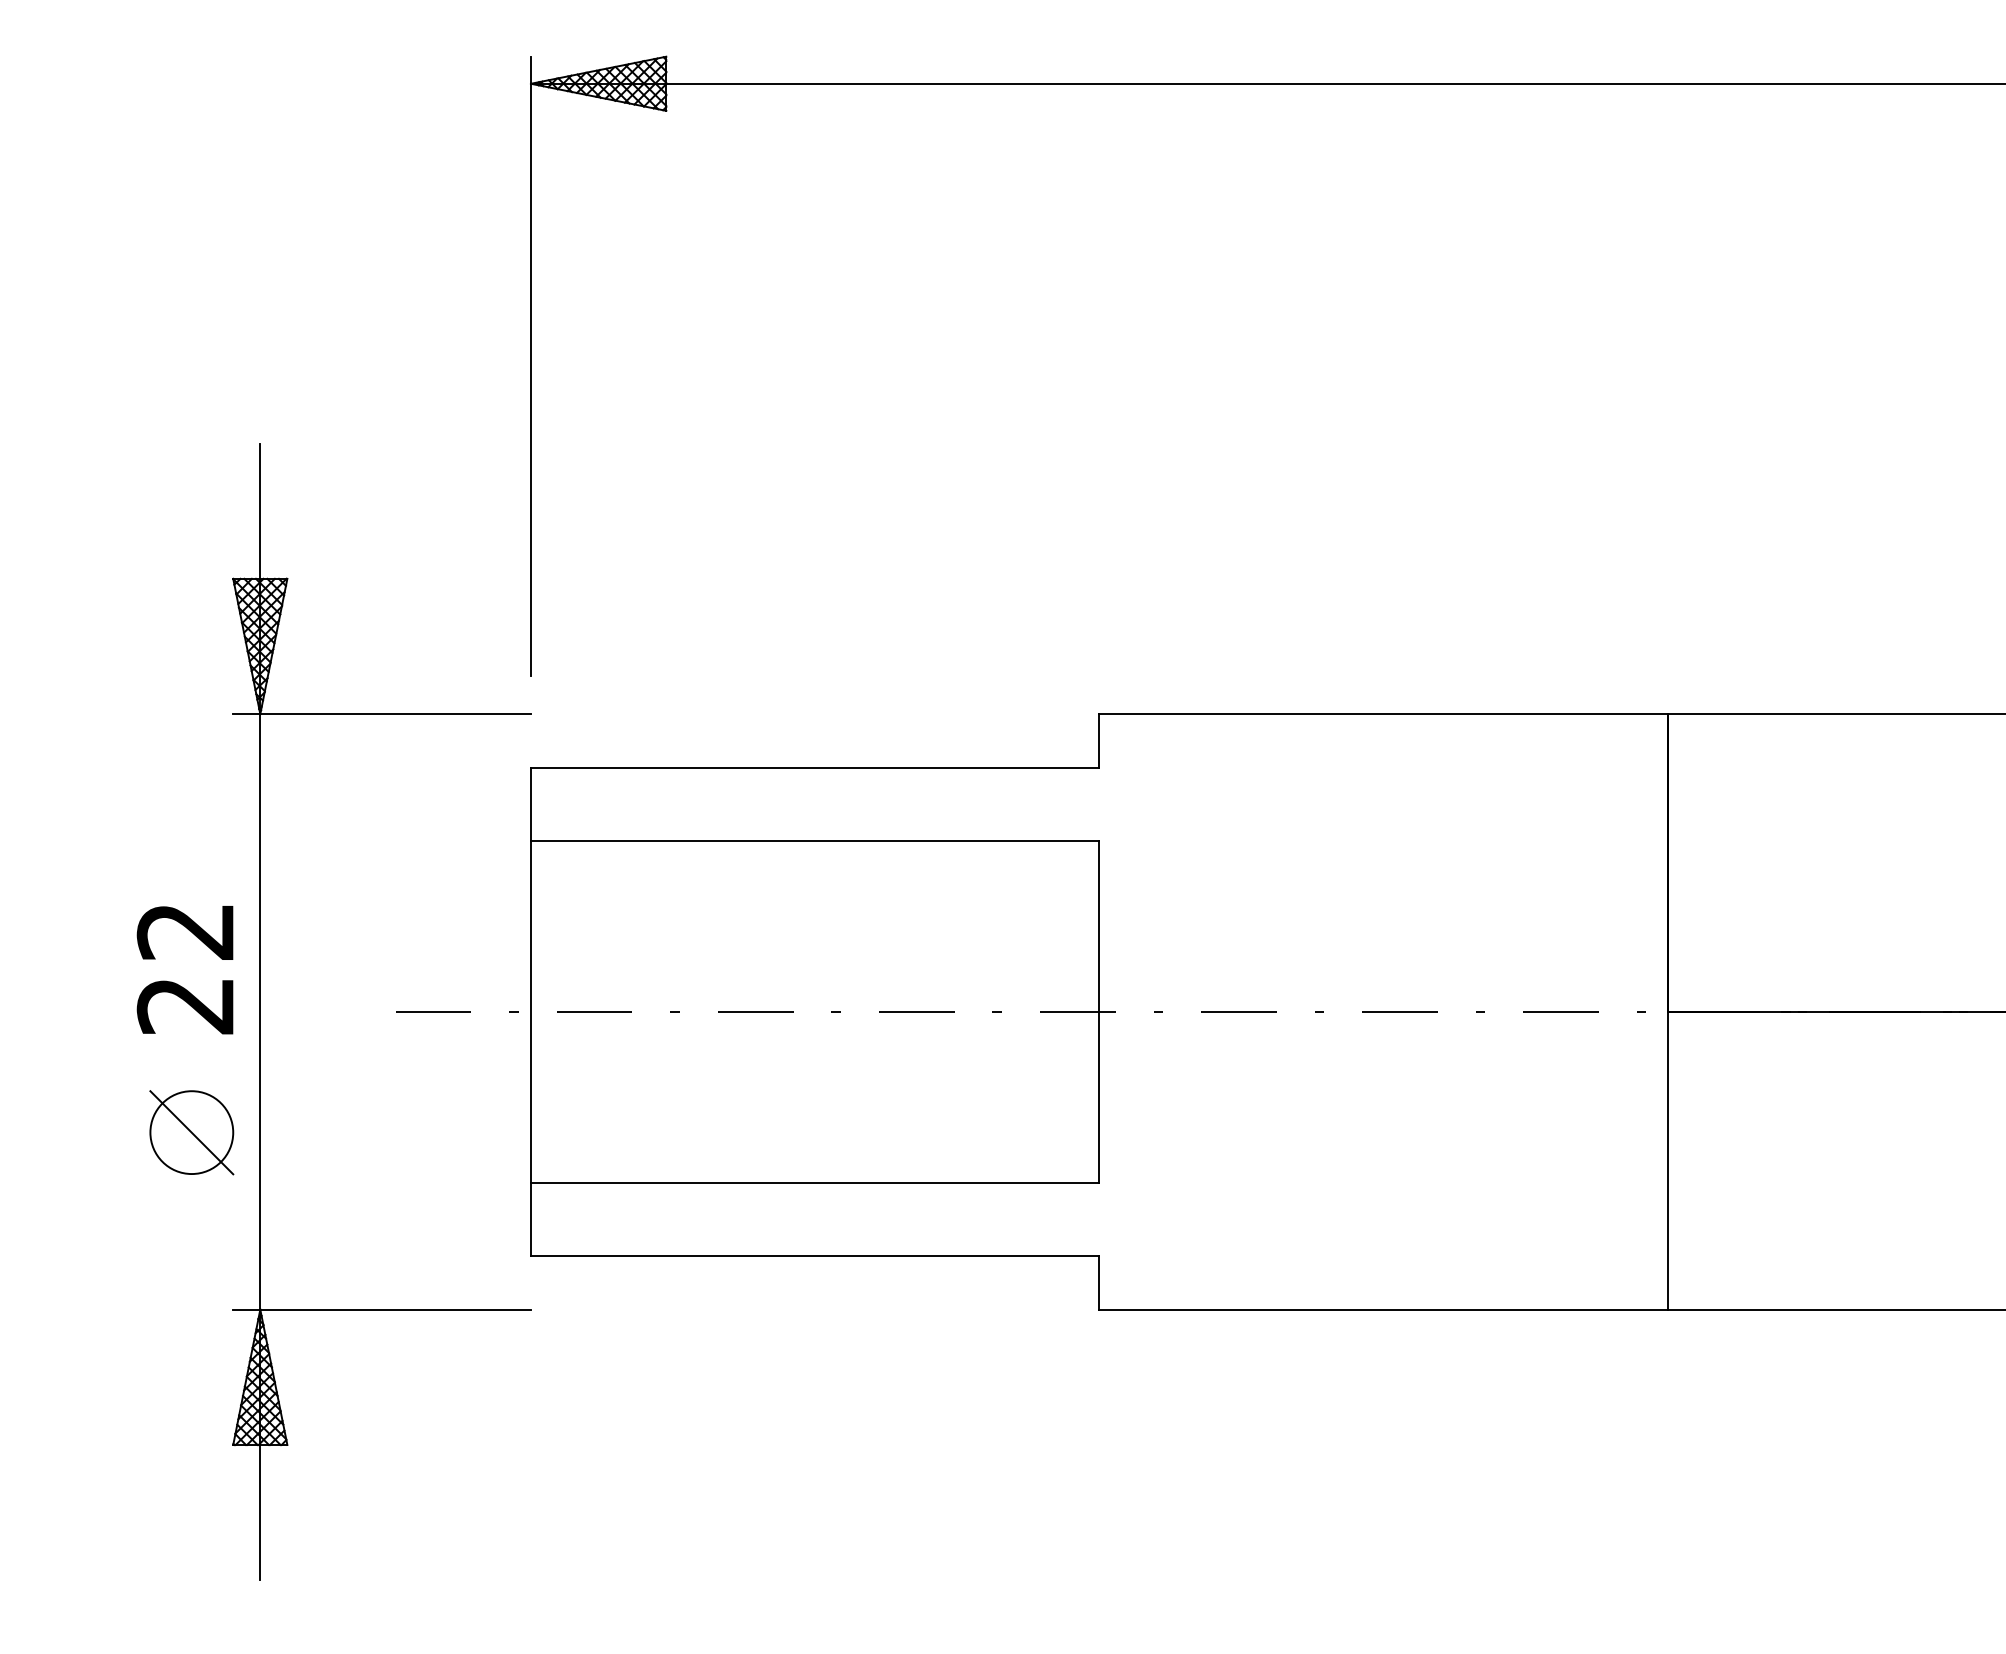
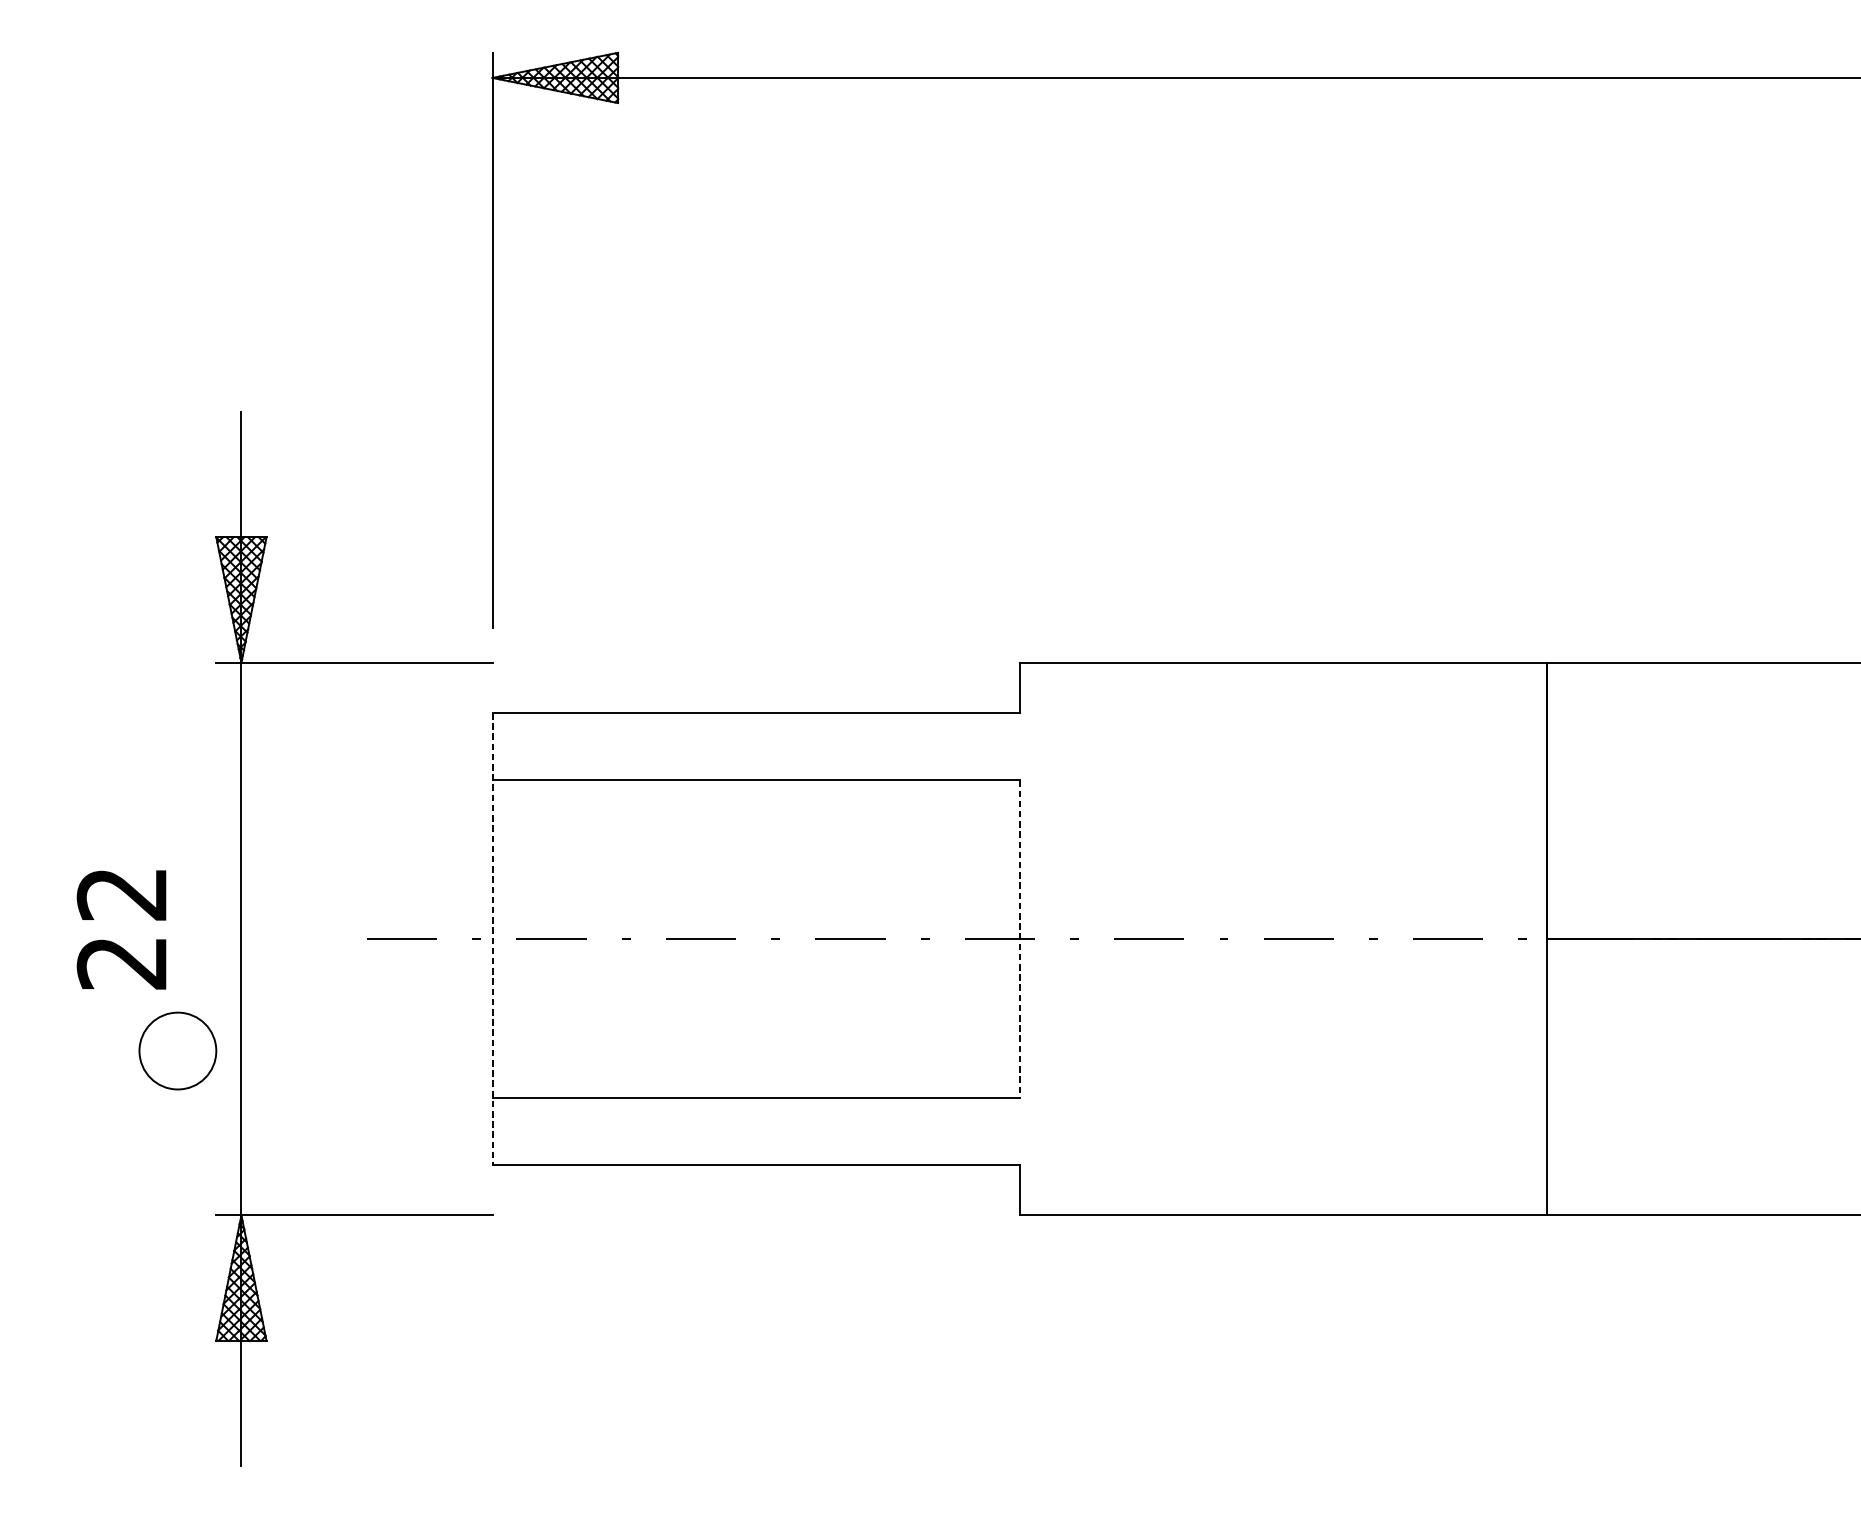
text: (184, 970) -> (120, 930), moved
line: (530, 1011) -> (492, 938), solid -> dashed
line: (1099, 1012) -> (1020, 939), solid -> dashed
line: (191, 1132) -> (177, 1050), removed

